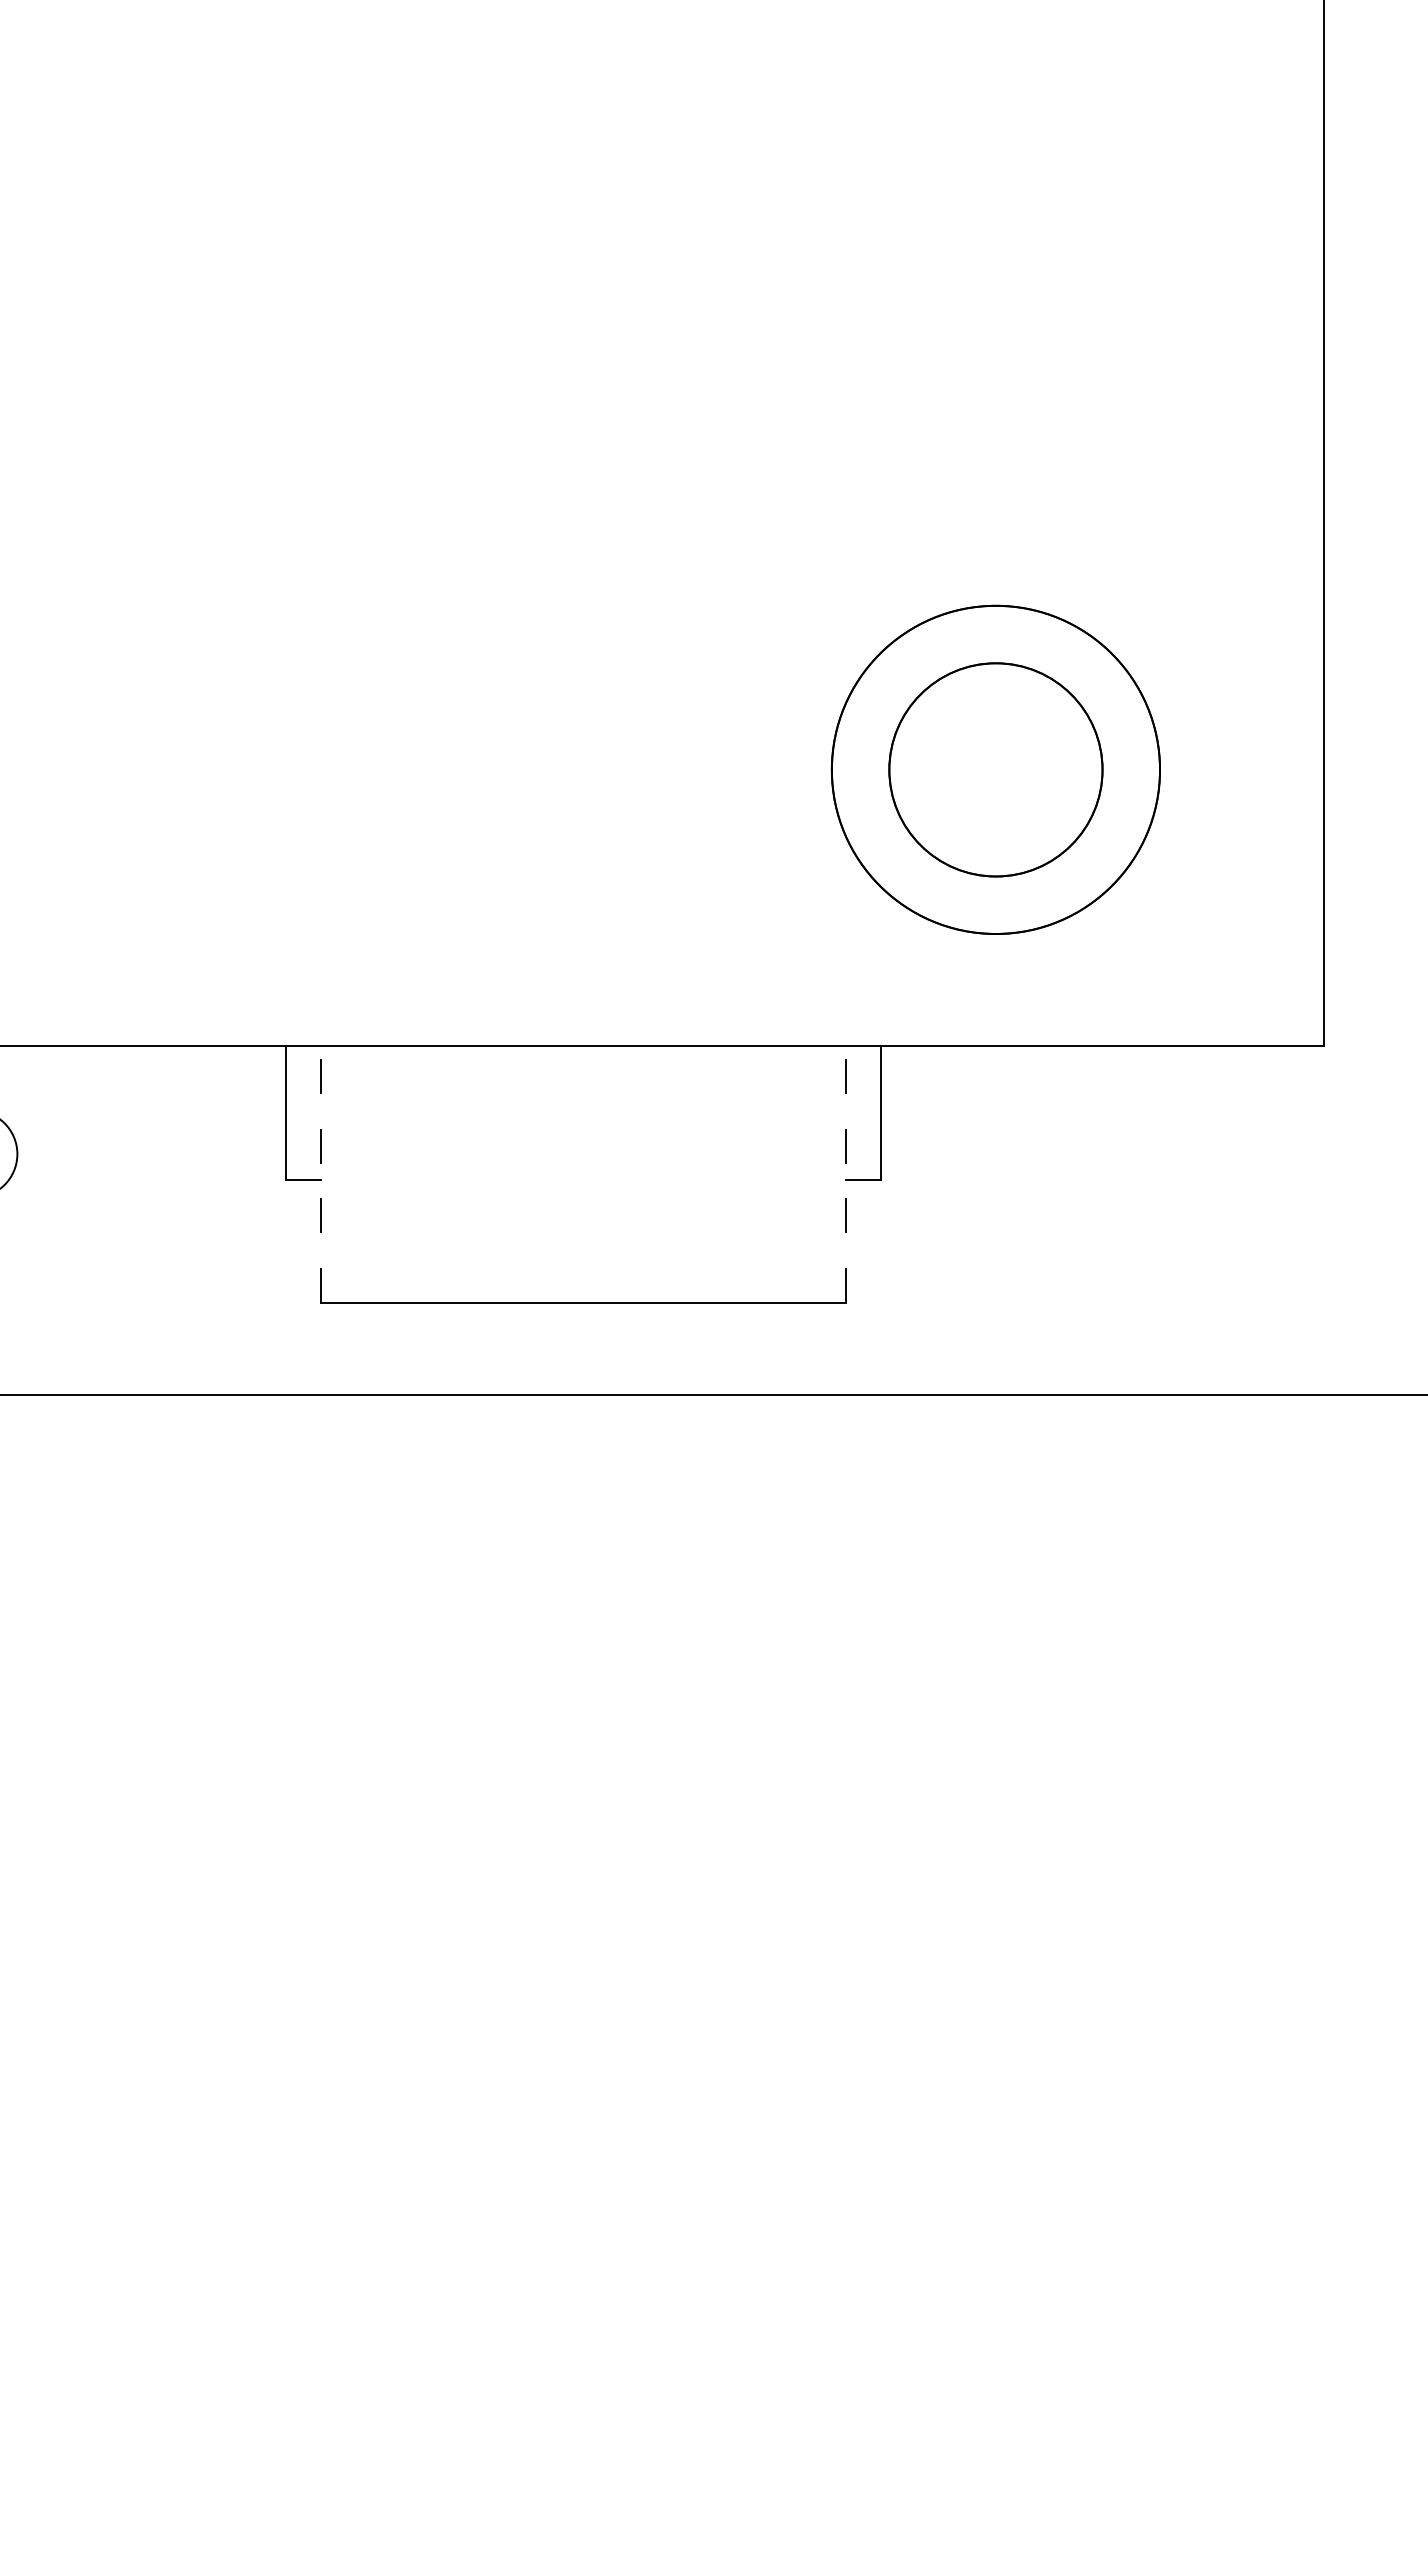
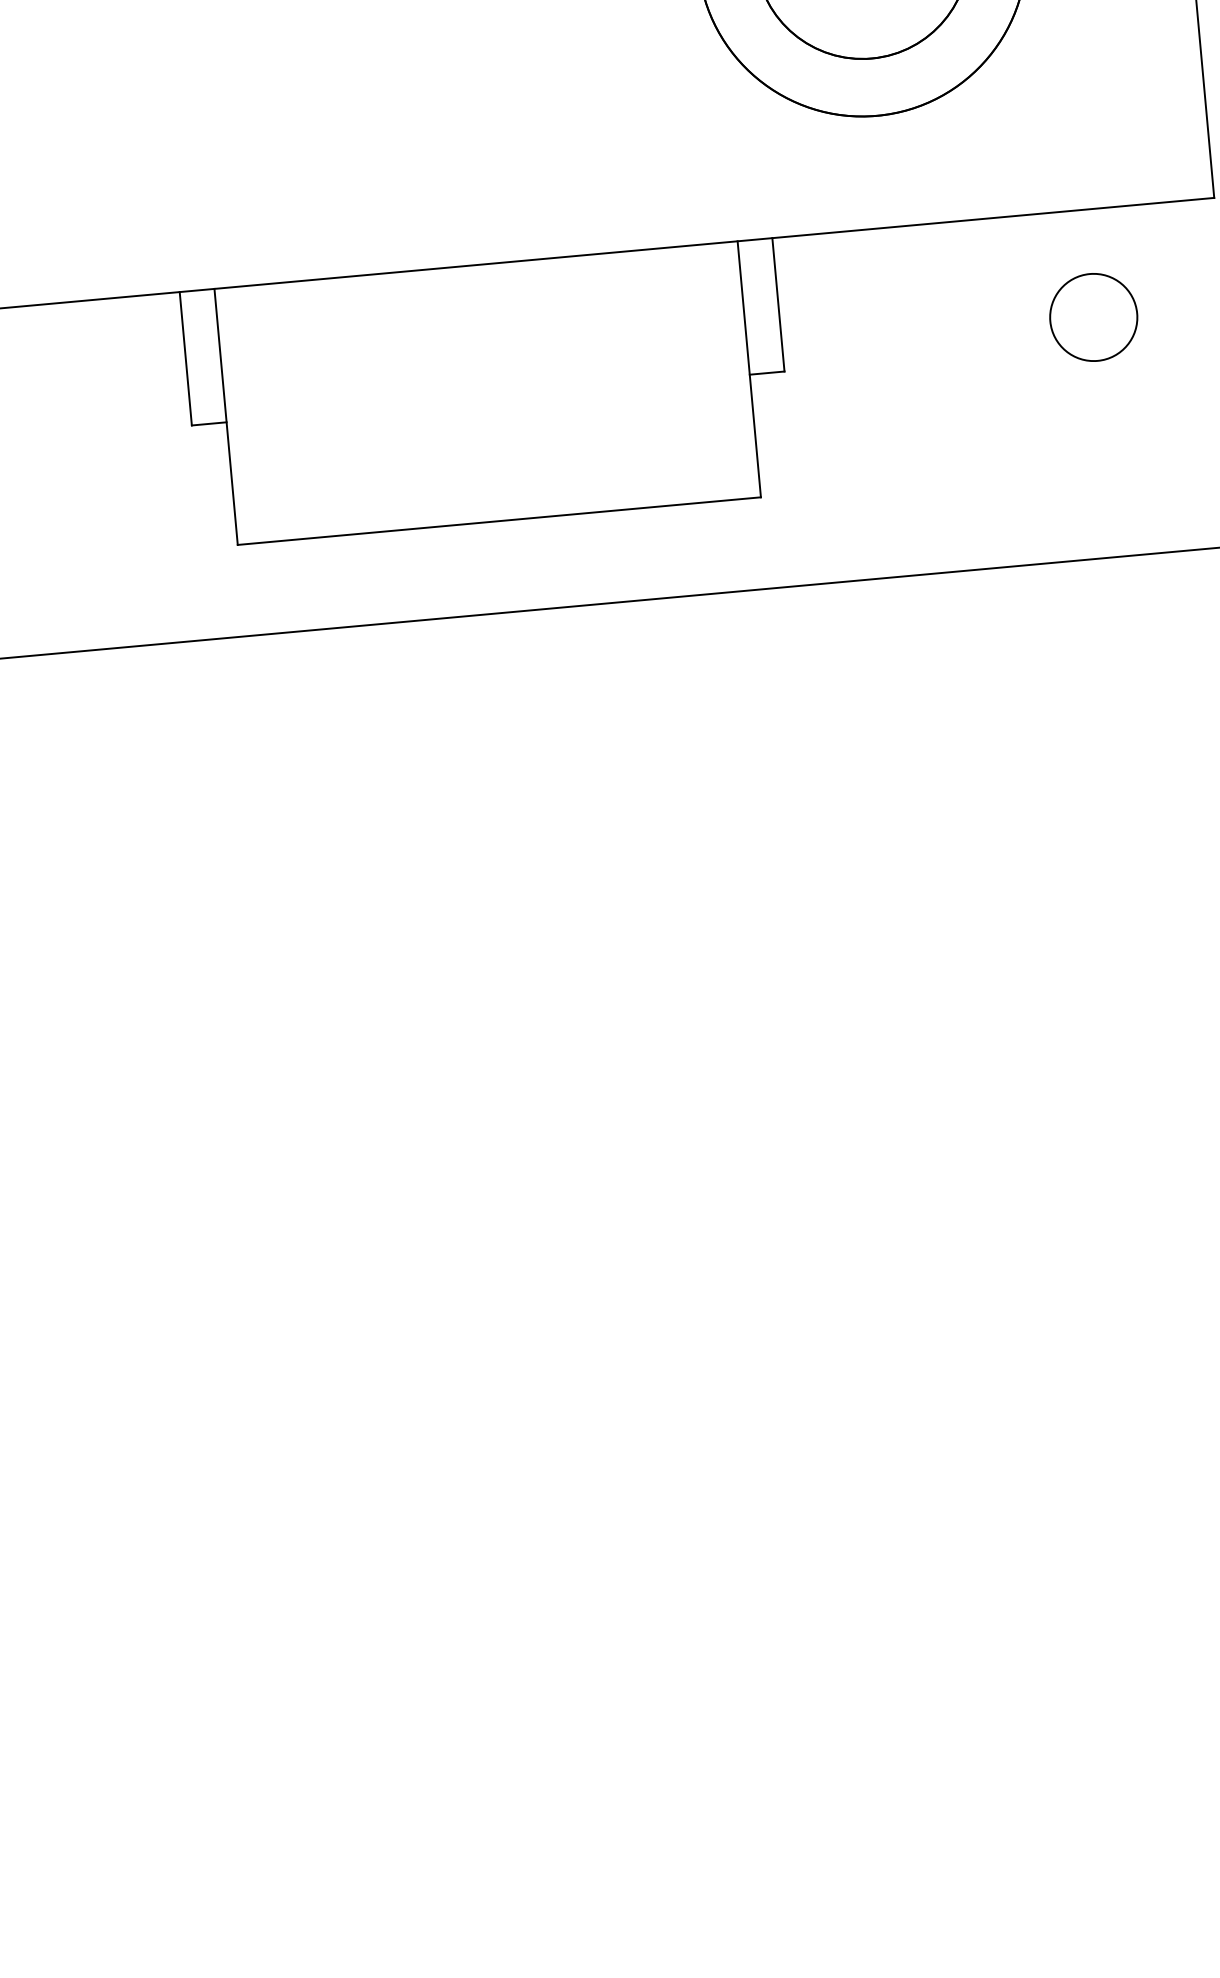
circle: (1192, 1153) -> (1093, 316), added
line: (321, 1174) -> (226, 416), dashed -> solid
line: (845, 1174) -> (748, 369), dashed -> solid

